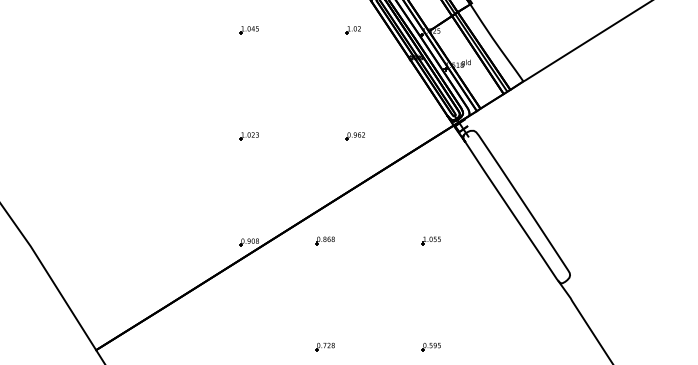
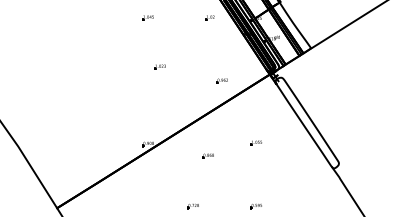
part: (248, 135) -> (159, 66), moved
part: (354, 135) -> (221, 80), moved
part: (323, 239) -> (207, 155), moved

